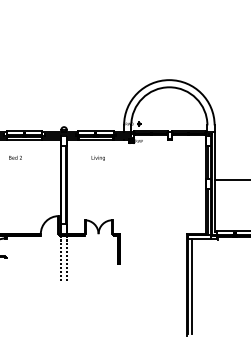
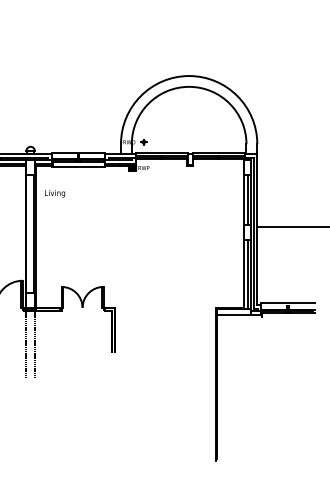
text: (97, 158) -> (53, 194), moved
line: (192, 286) -> (223, 386), removed

